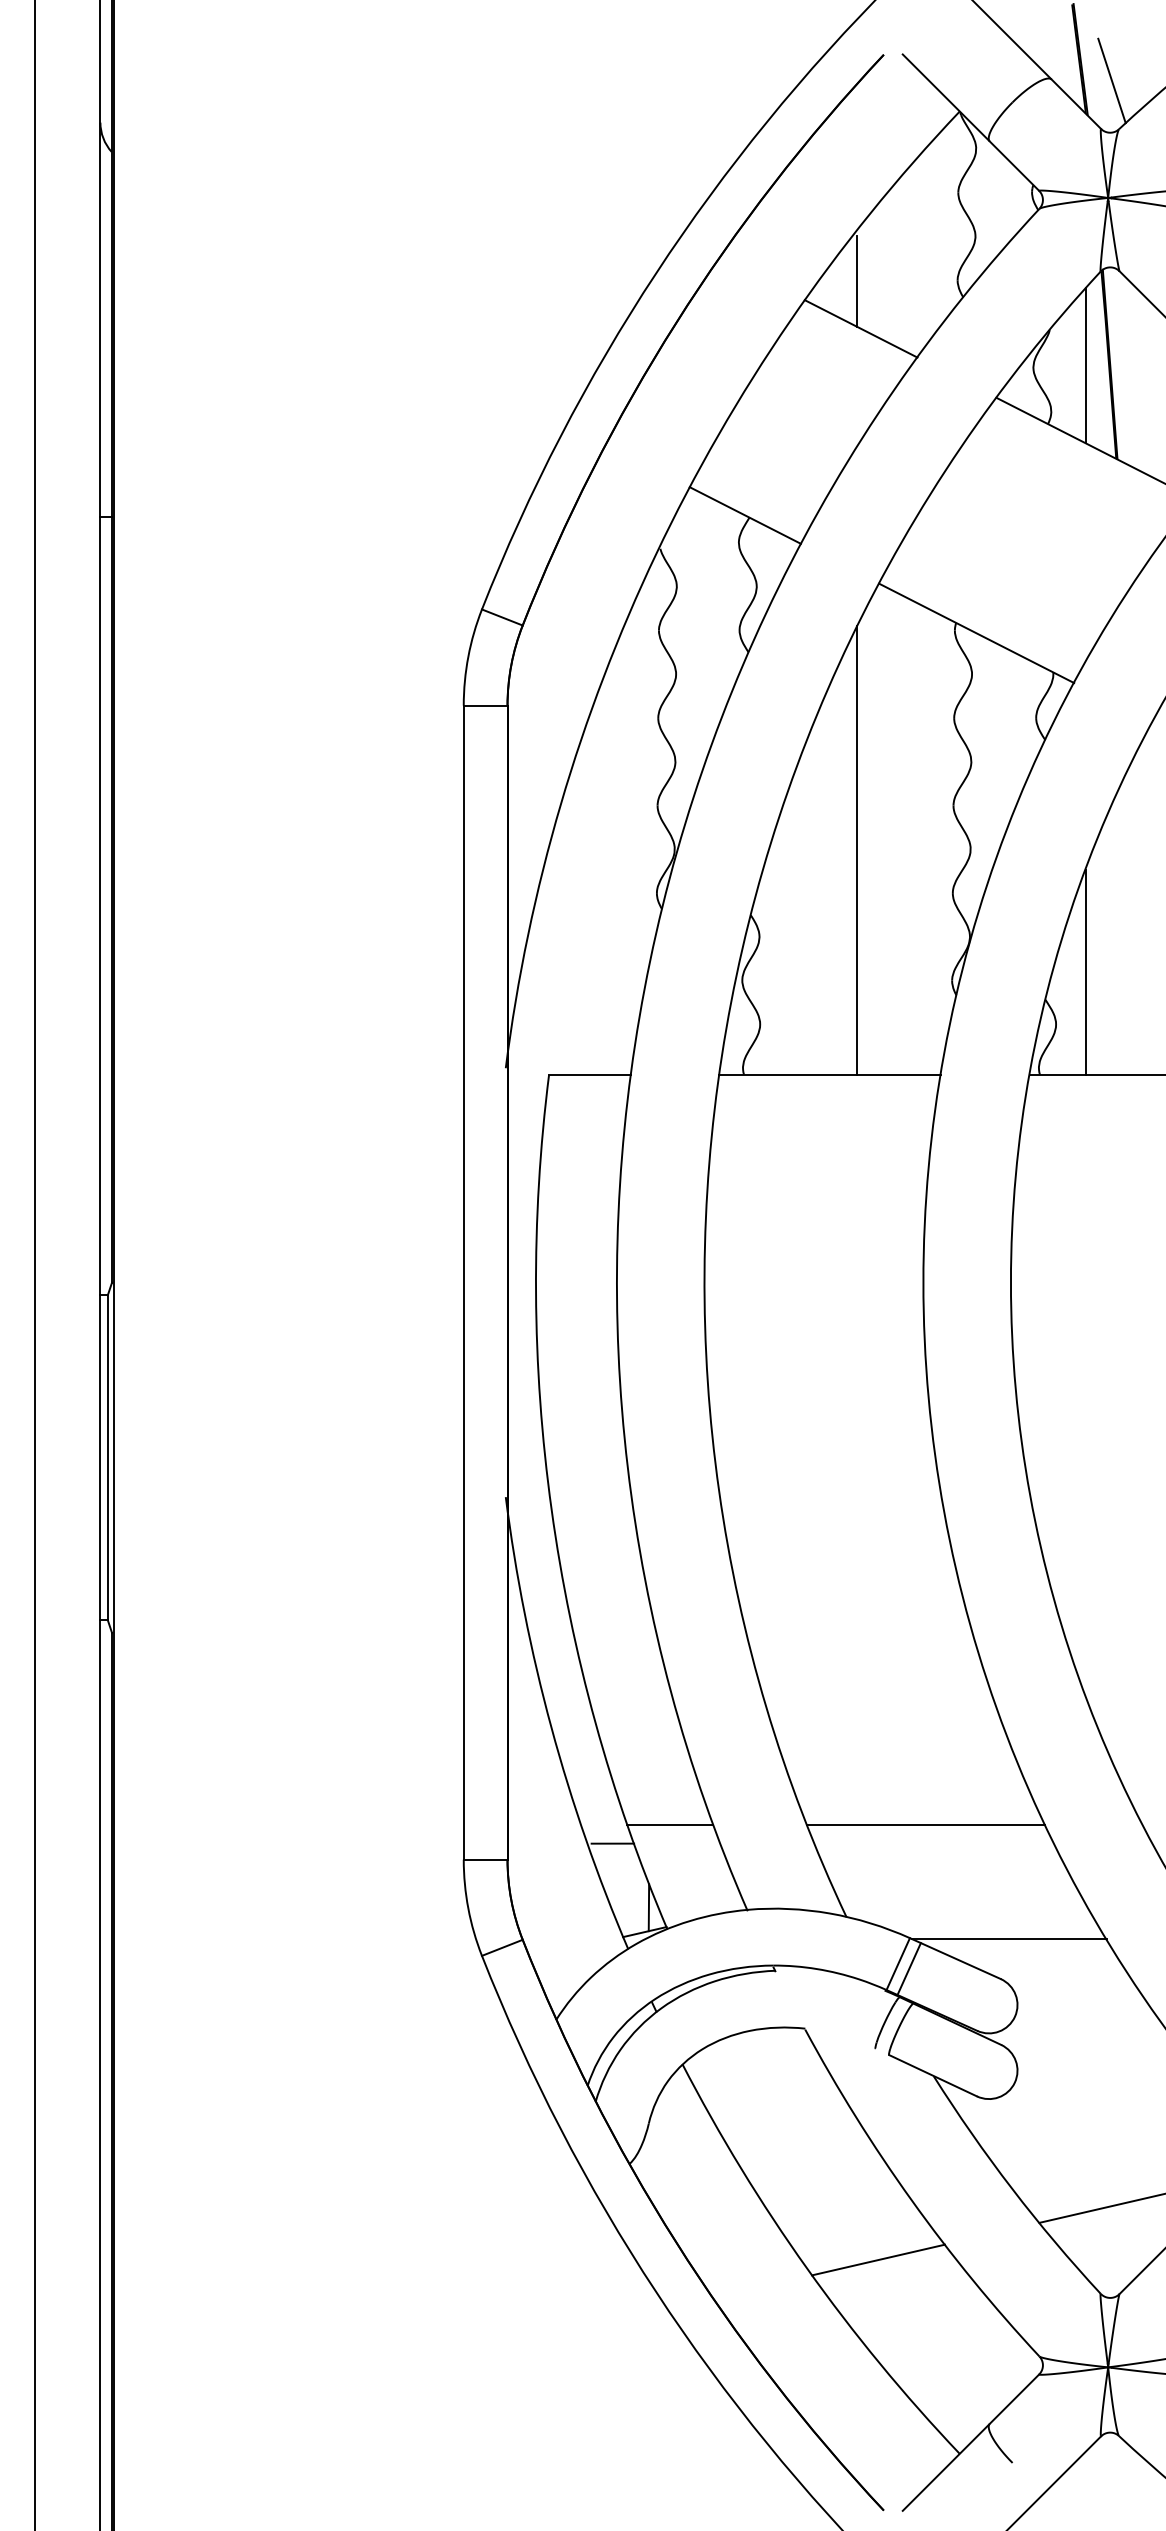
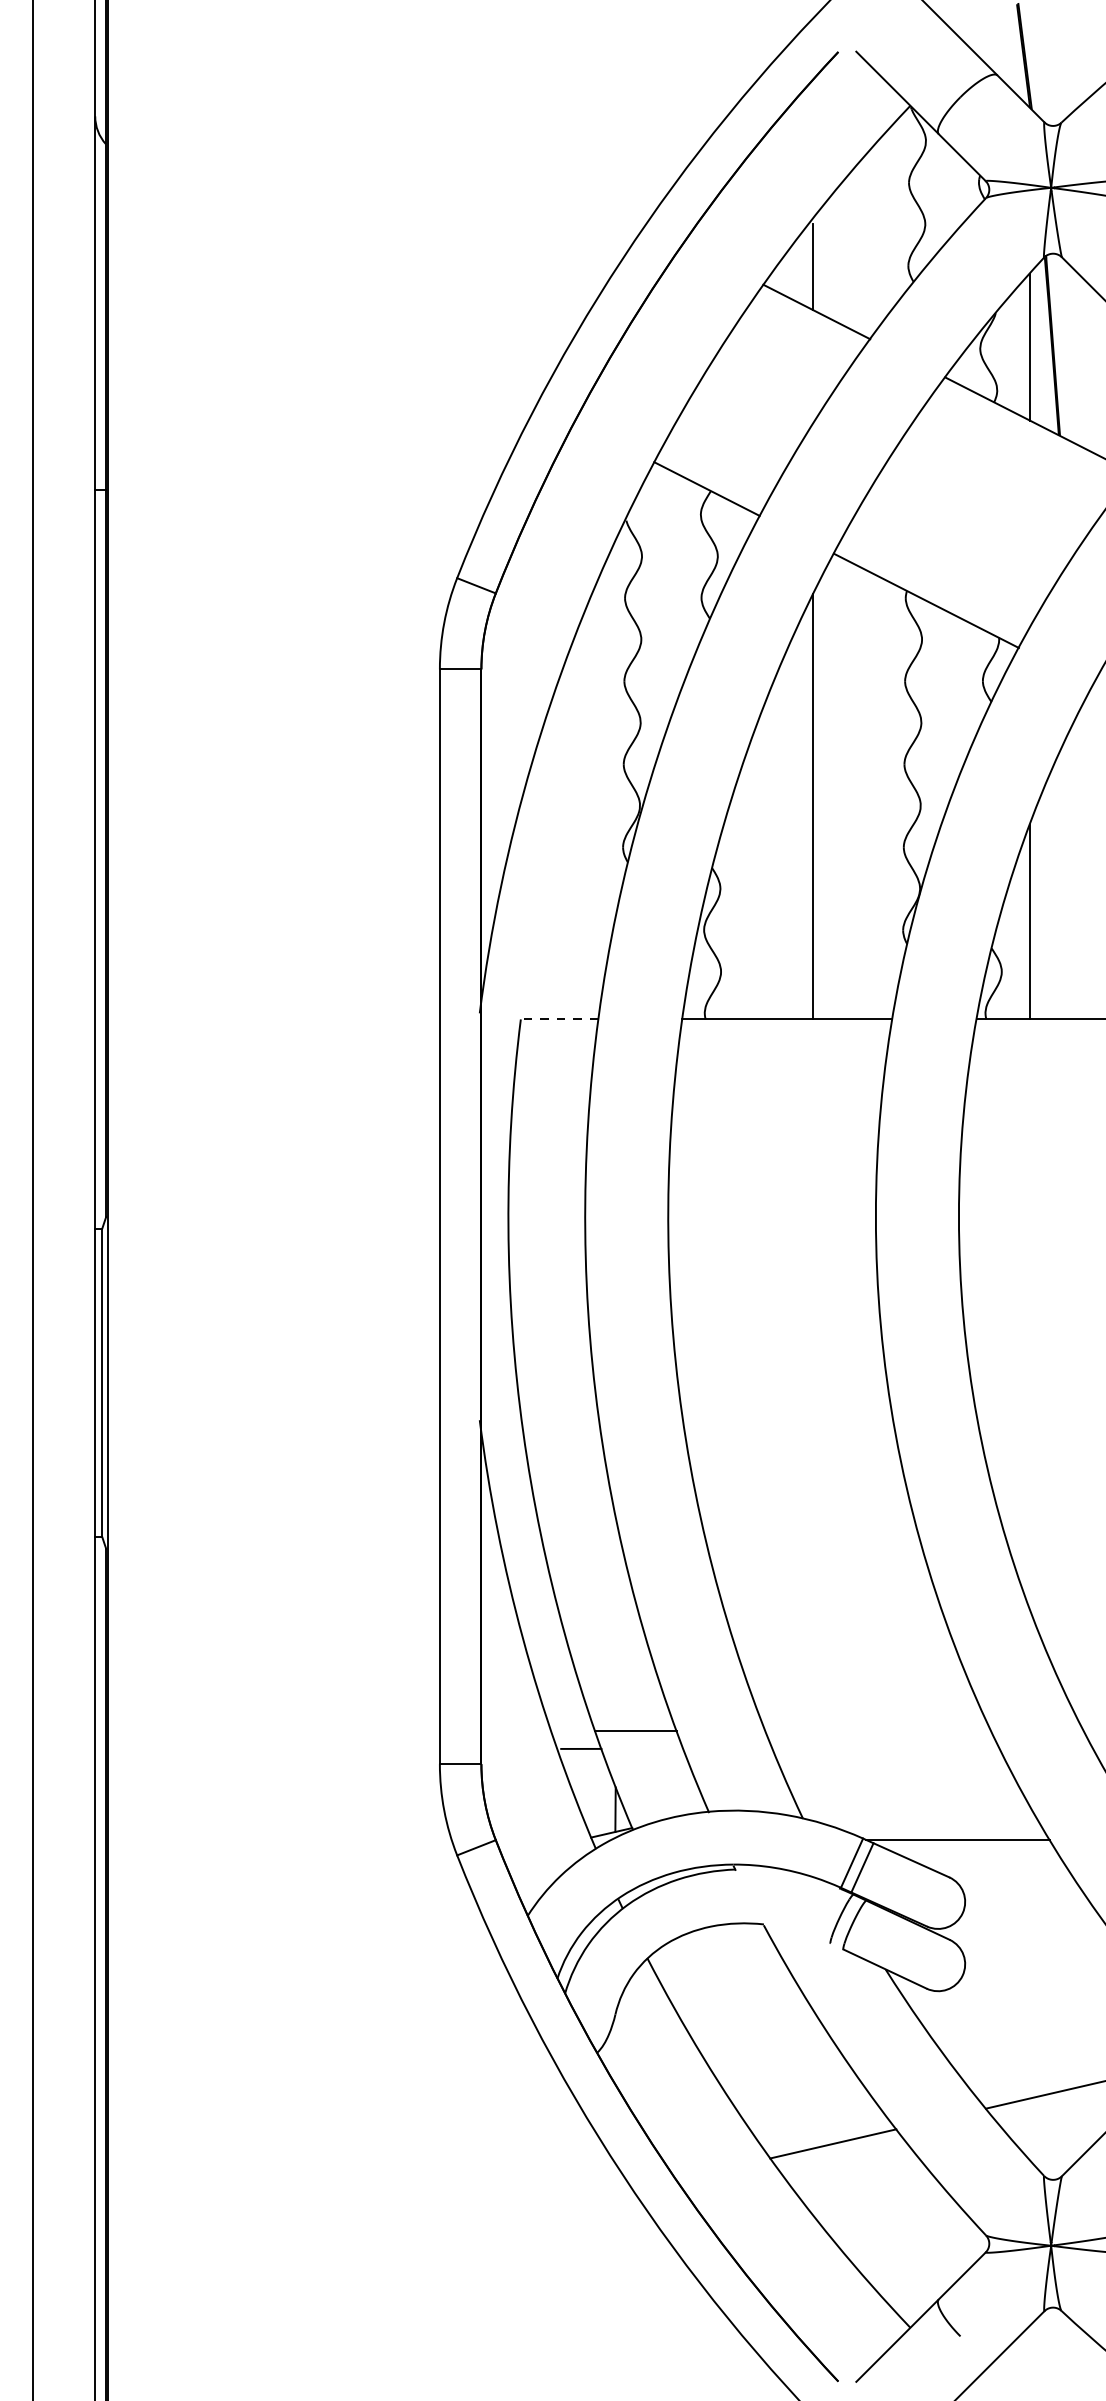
line: (1111, 80) -> (1054, 76), removed
line: (589, 1074) -> (559, 1019), solid -> dashed
line: (926, 1824) -> (878, 1730), removed

